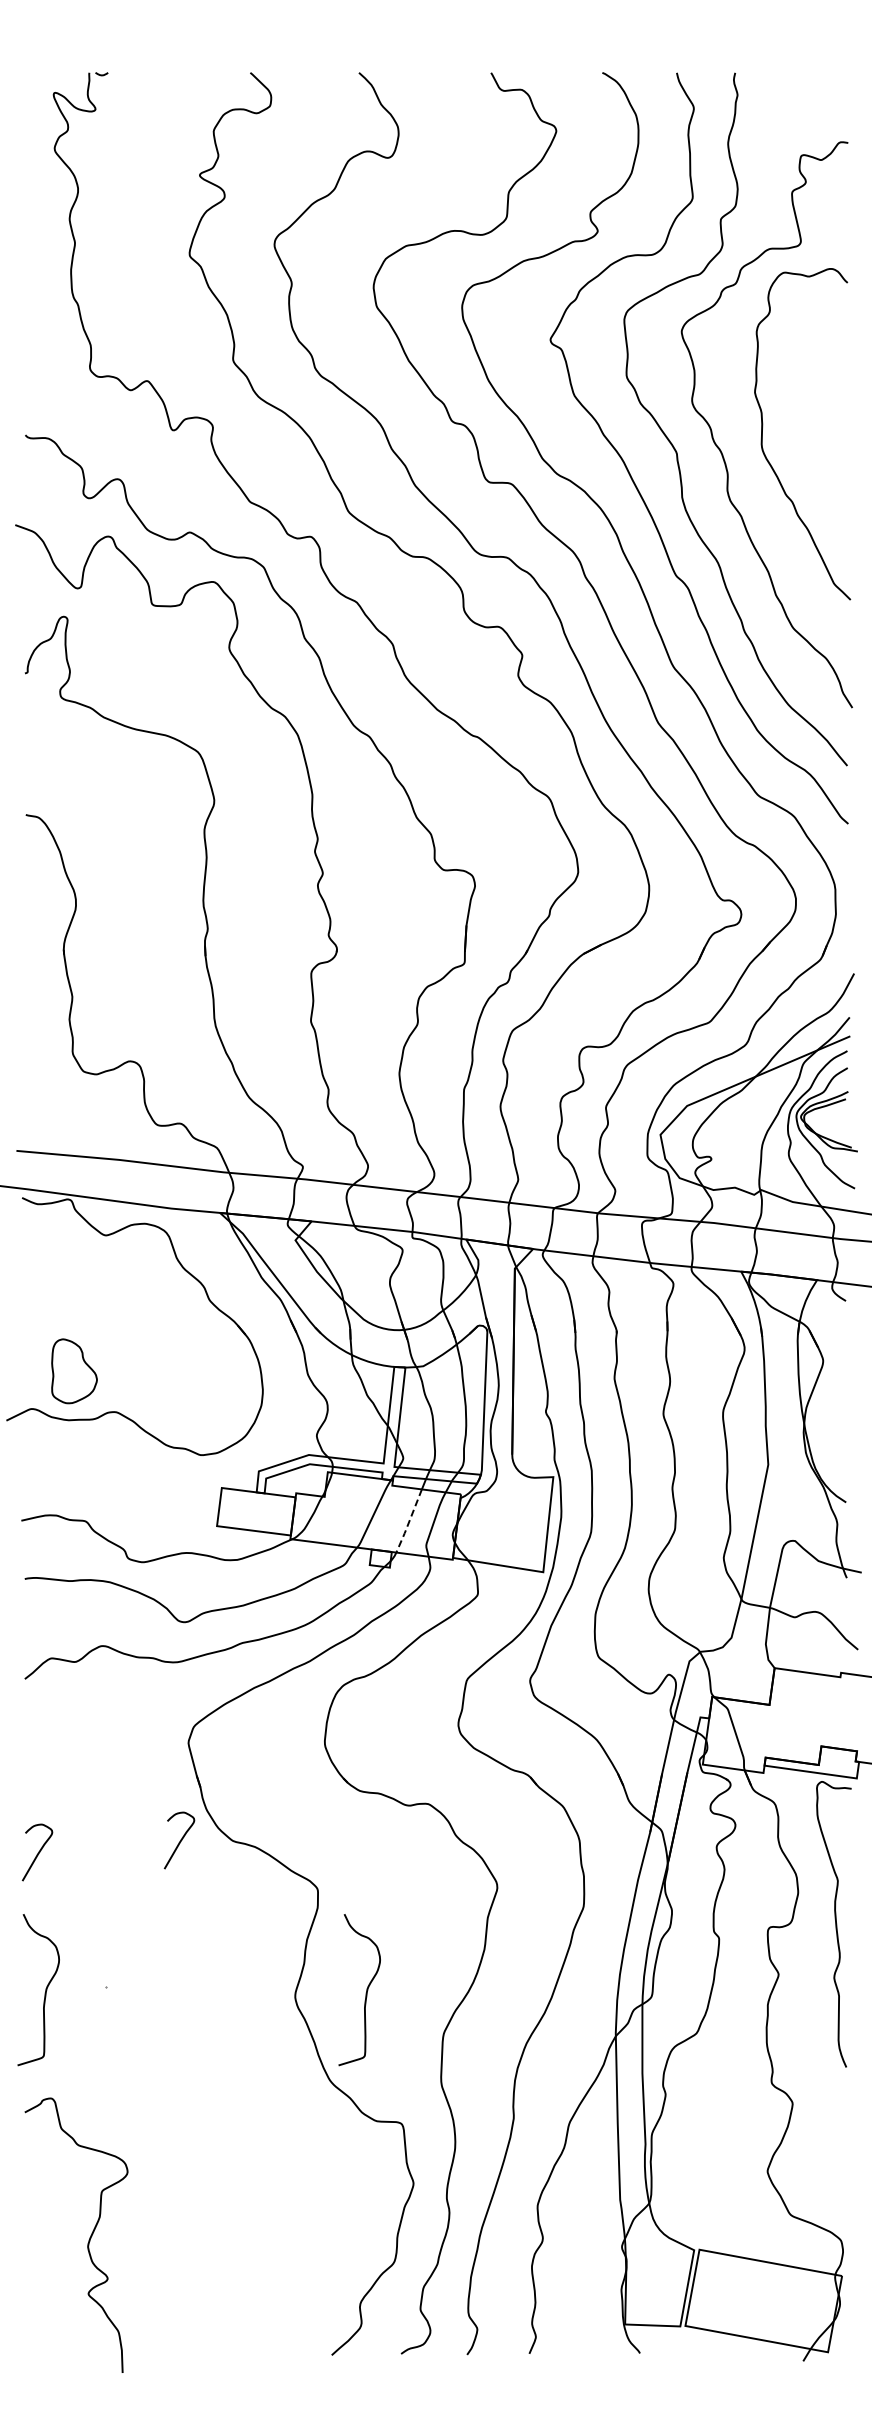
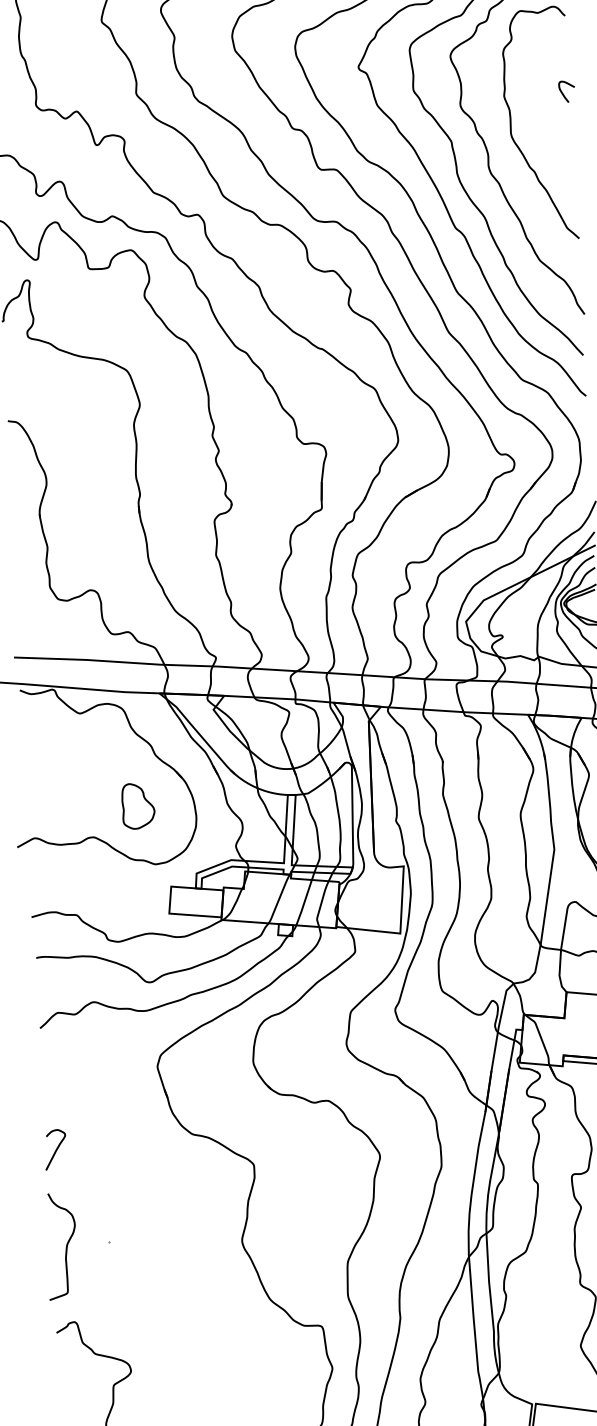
curve: (839, 393) -> (563, 93), added
part: (74, 1371) -> (138, 806), moved
line: (409, 1522) -> (304, 903), dashed -> solid
curve: (180, 1840) -> (155, 1135), removed
curve: (365, 1993) -> (291, 1236), removed

